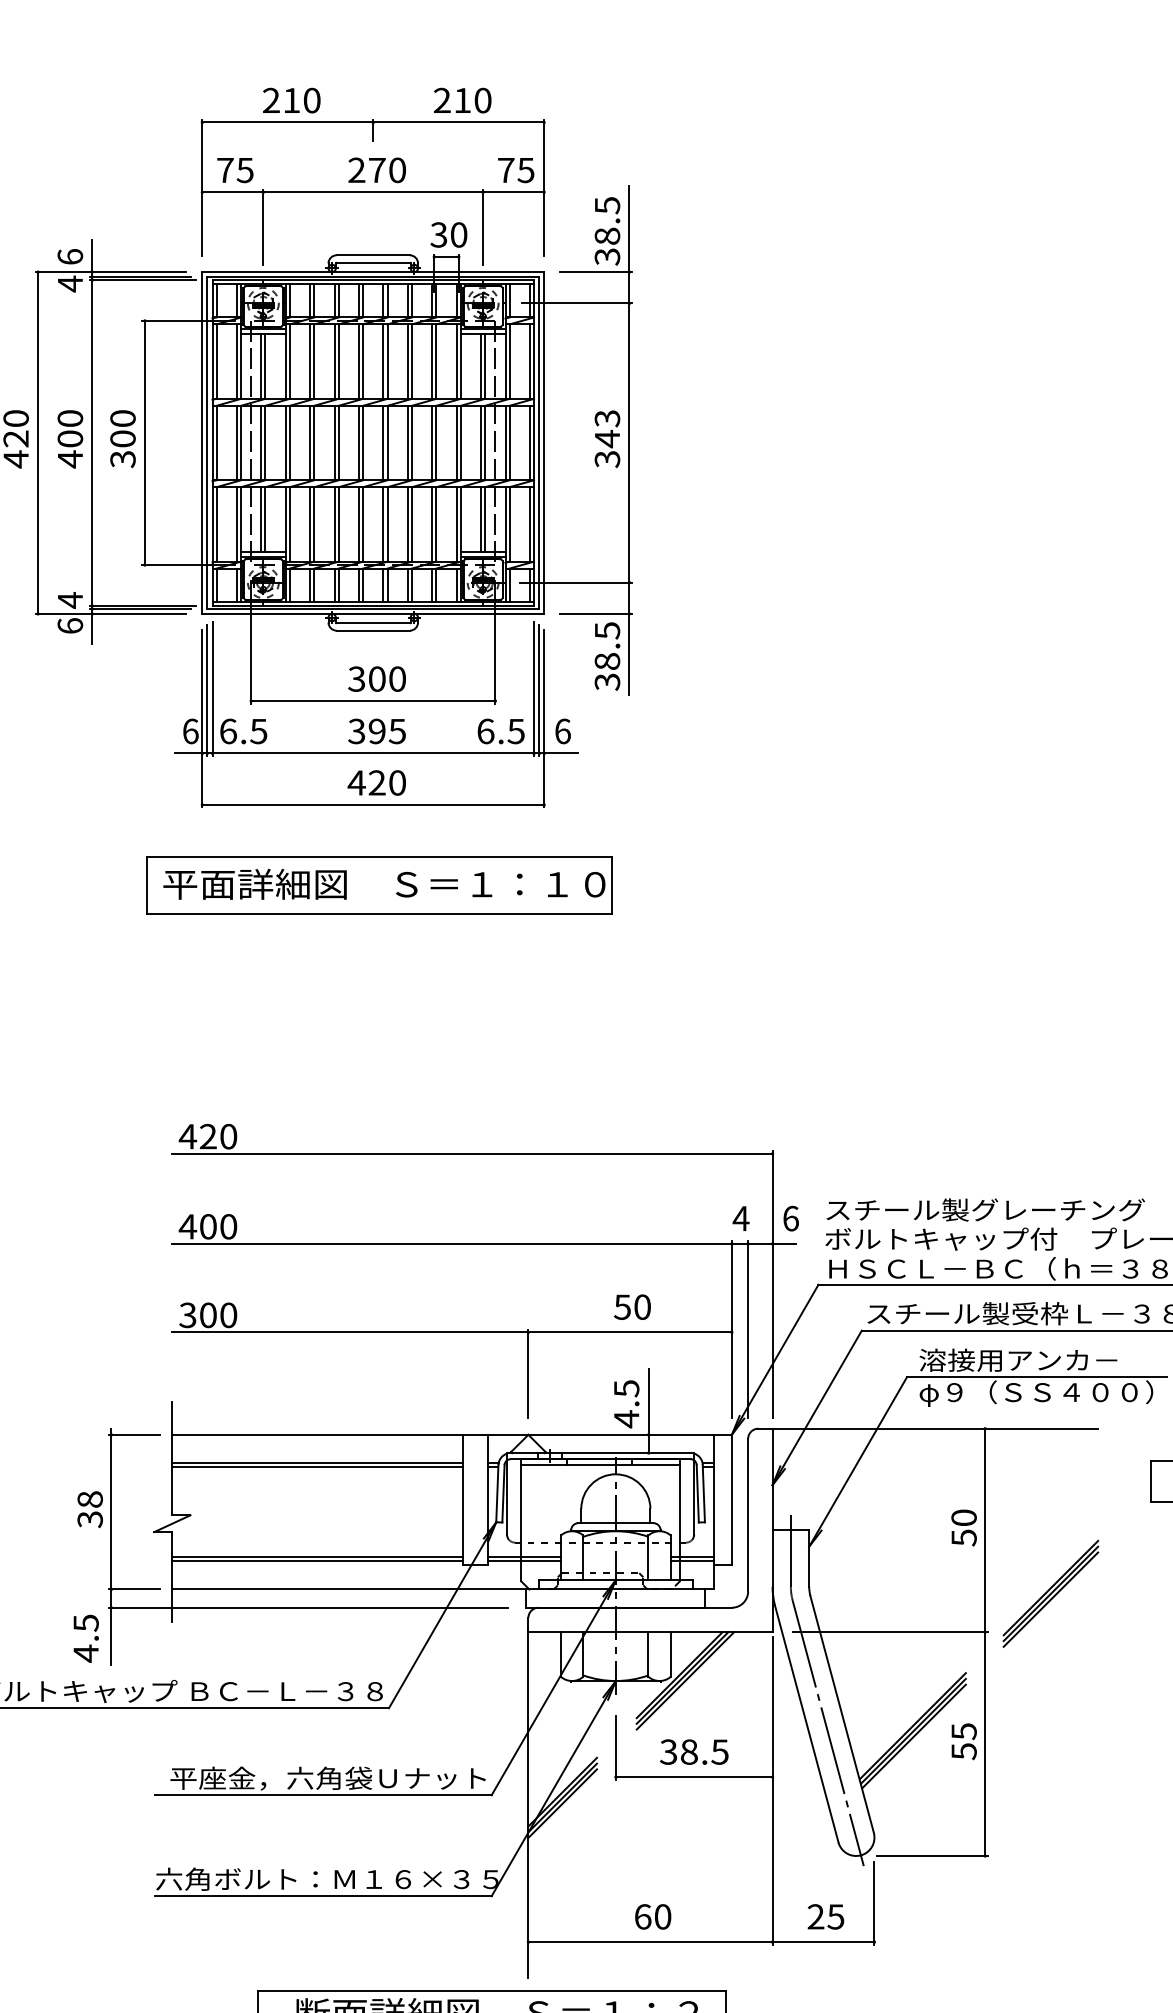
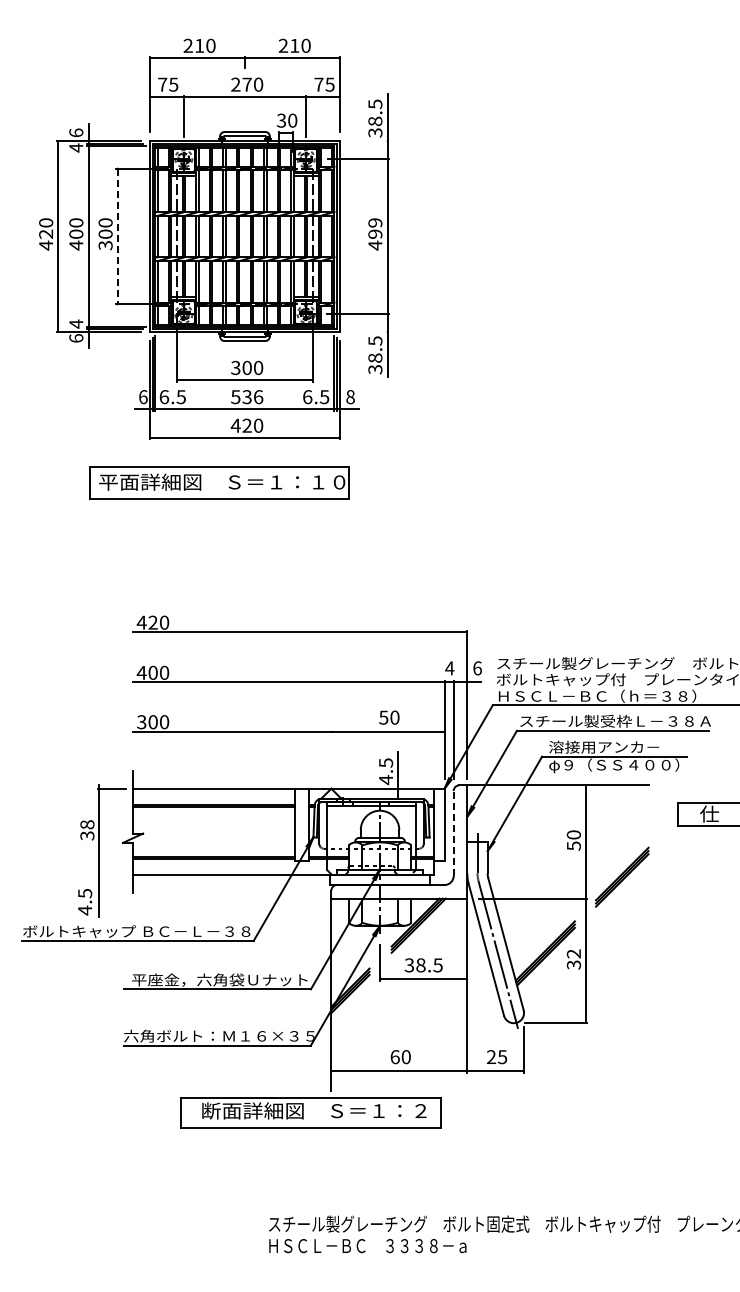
line: (595, 272) -> (368, 141), removed
text: (607, 439) -> (375, 234), 343 -> 499
line: (144, 442) -> (117, 236), solid -> dashed
line: (595, 613) -> (368, 331), removed
text: (377, 732) -> (247, 397), 395 -> 536
text: (562, 732) -> (350, 397), 6 -> 8
part: (379, 884) -> (219, 482), moved
line: (528, 1373) -> (331, 754), removed
line: (747, 1513) -> (453, 832), solid -> dashed
line: (133, 1588) -> (111, 874), removed
line: (307, 1608) -> (208, 885), removed
text: (963, 1741) -> (573, 959), 55 -> 32

